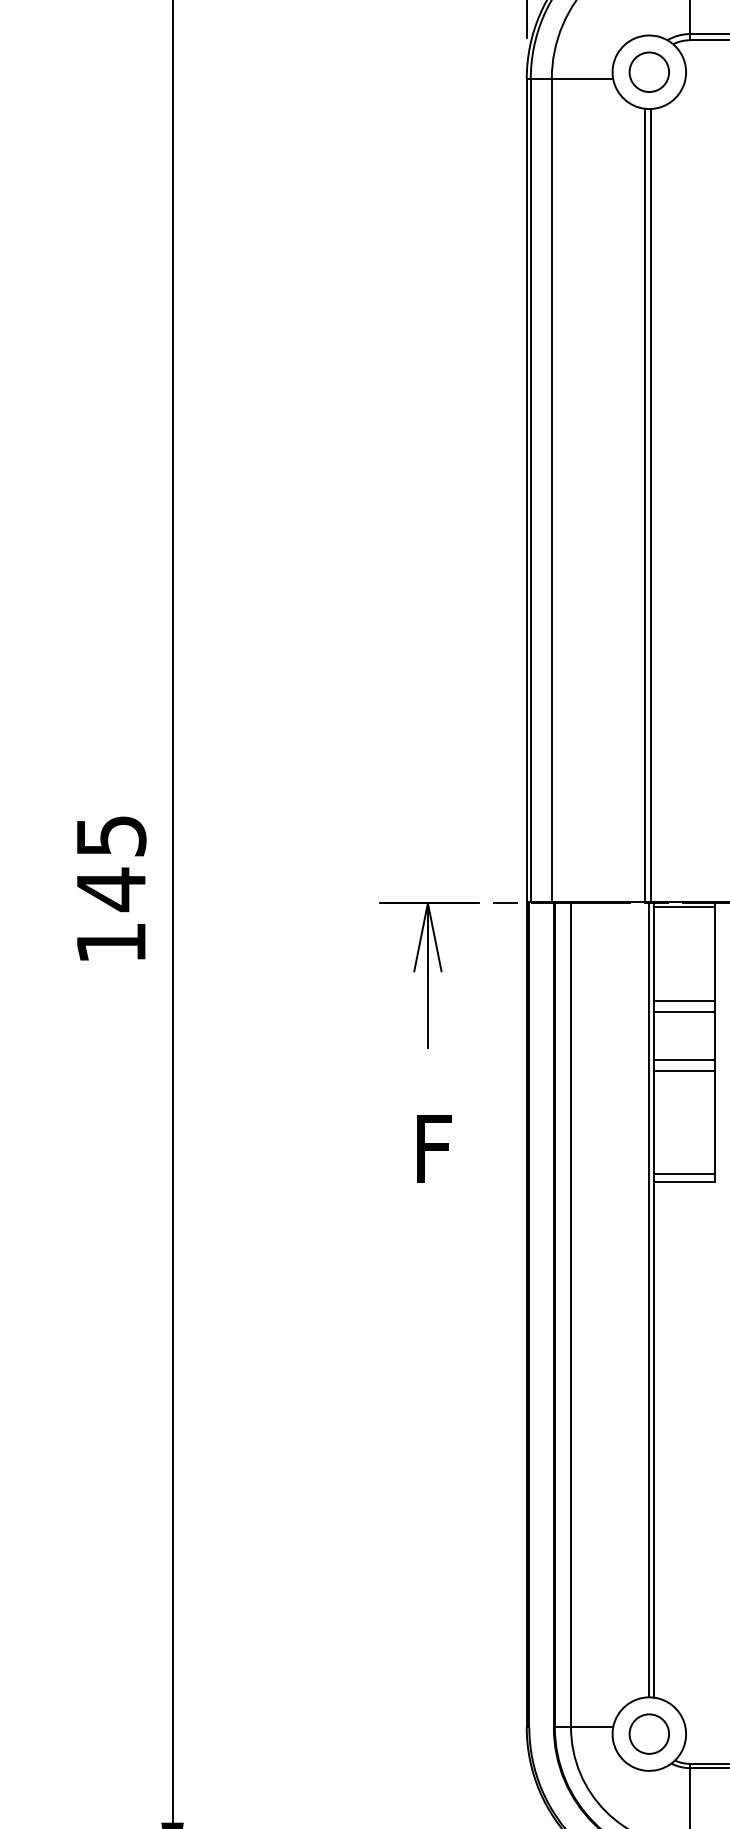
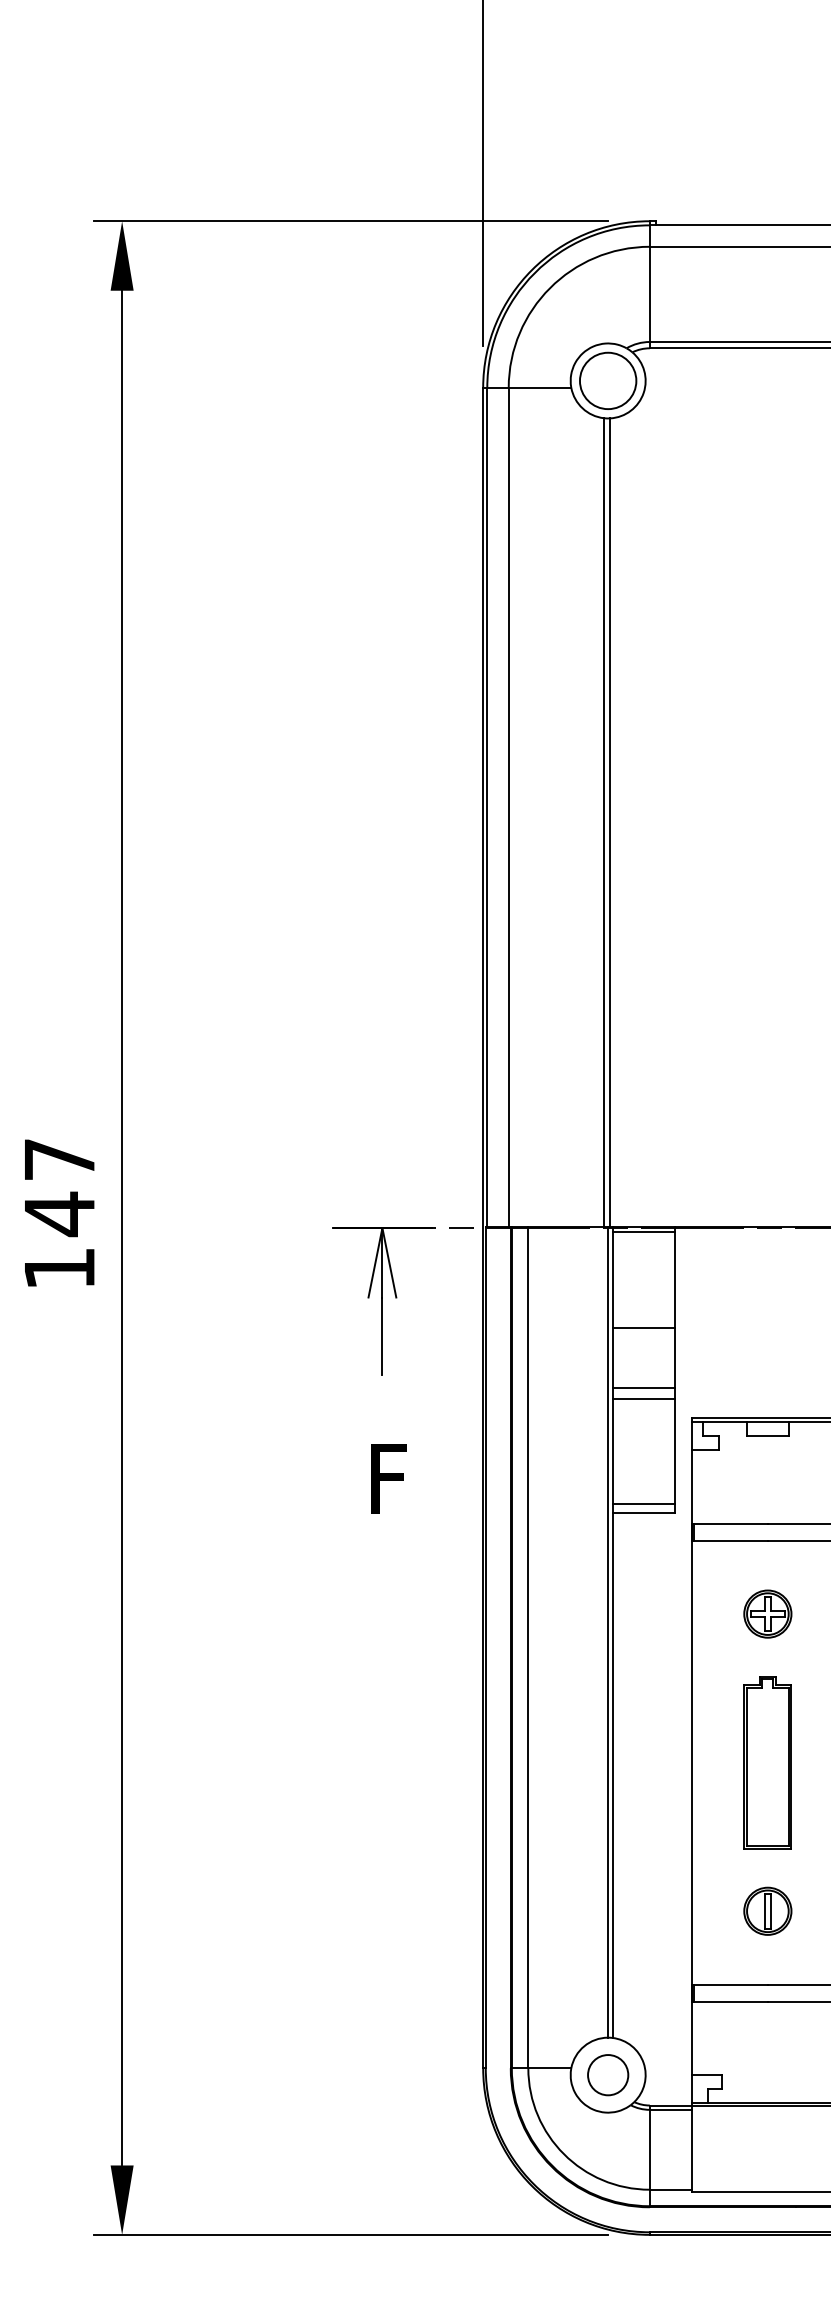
circle: (649, 71) -> (608, 380), size x1.4
text: (112, 835) -> (60, 1159), 145 -> 147
line: (684, 1012) -> (643, 1339), removed

